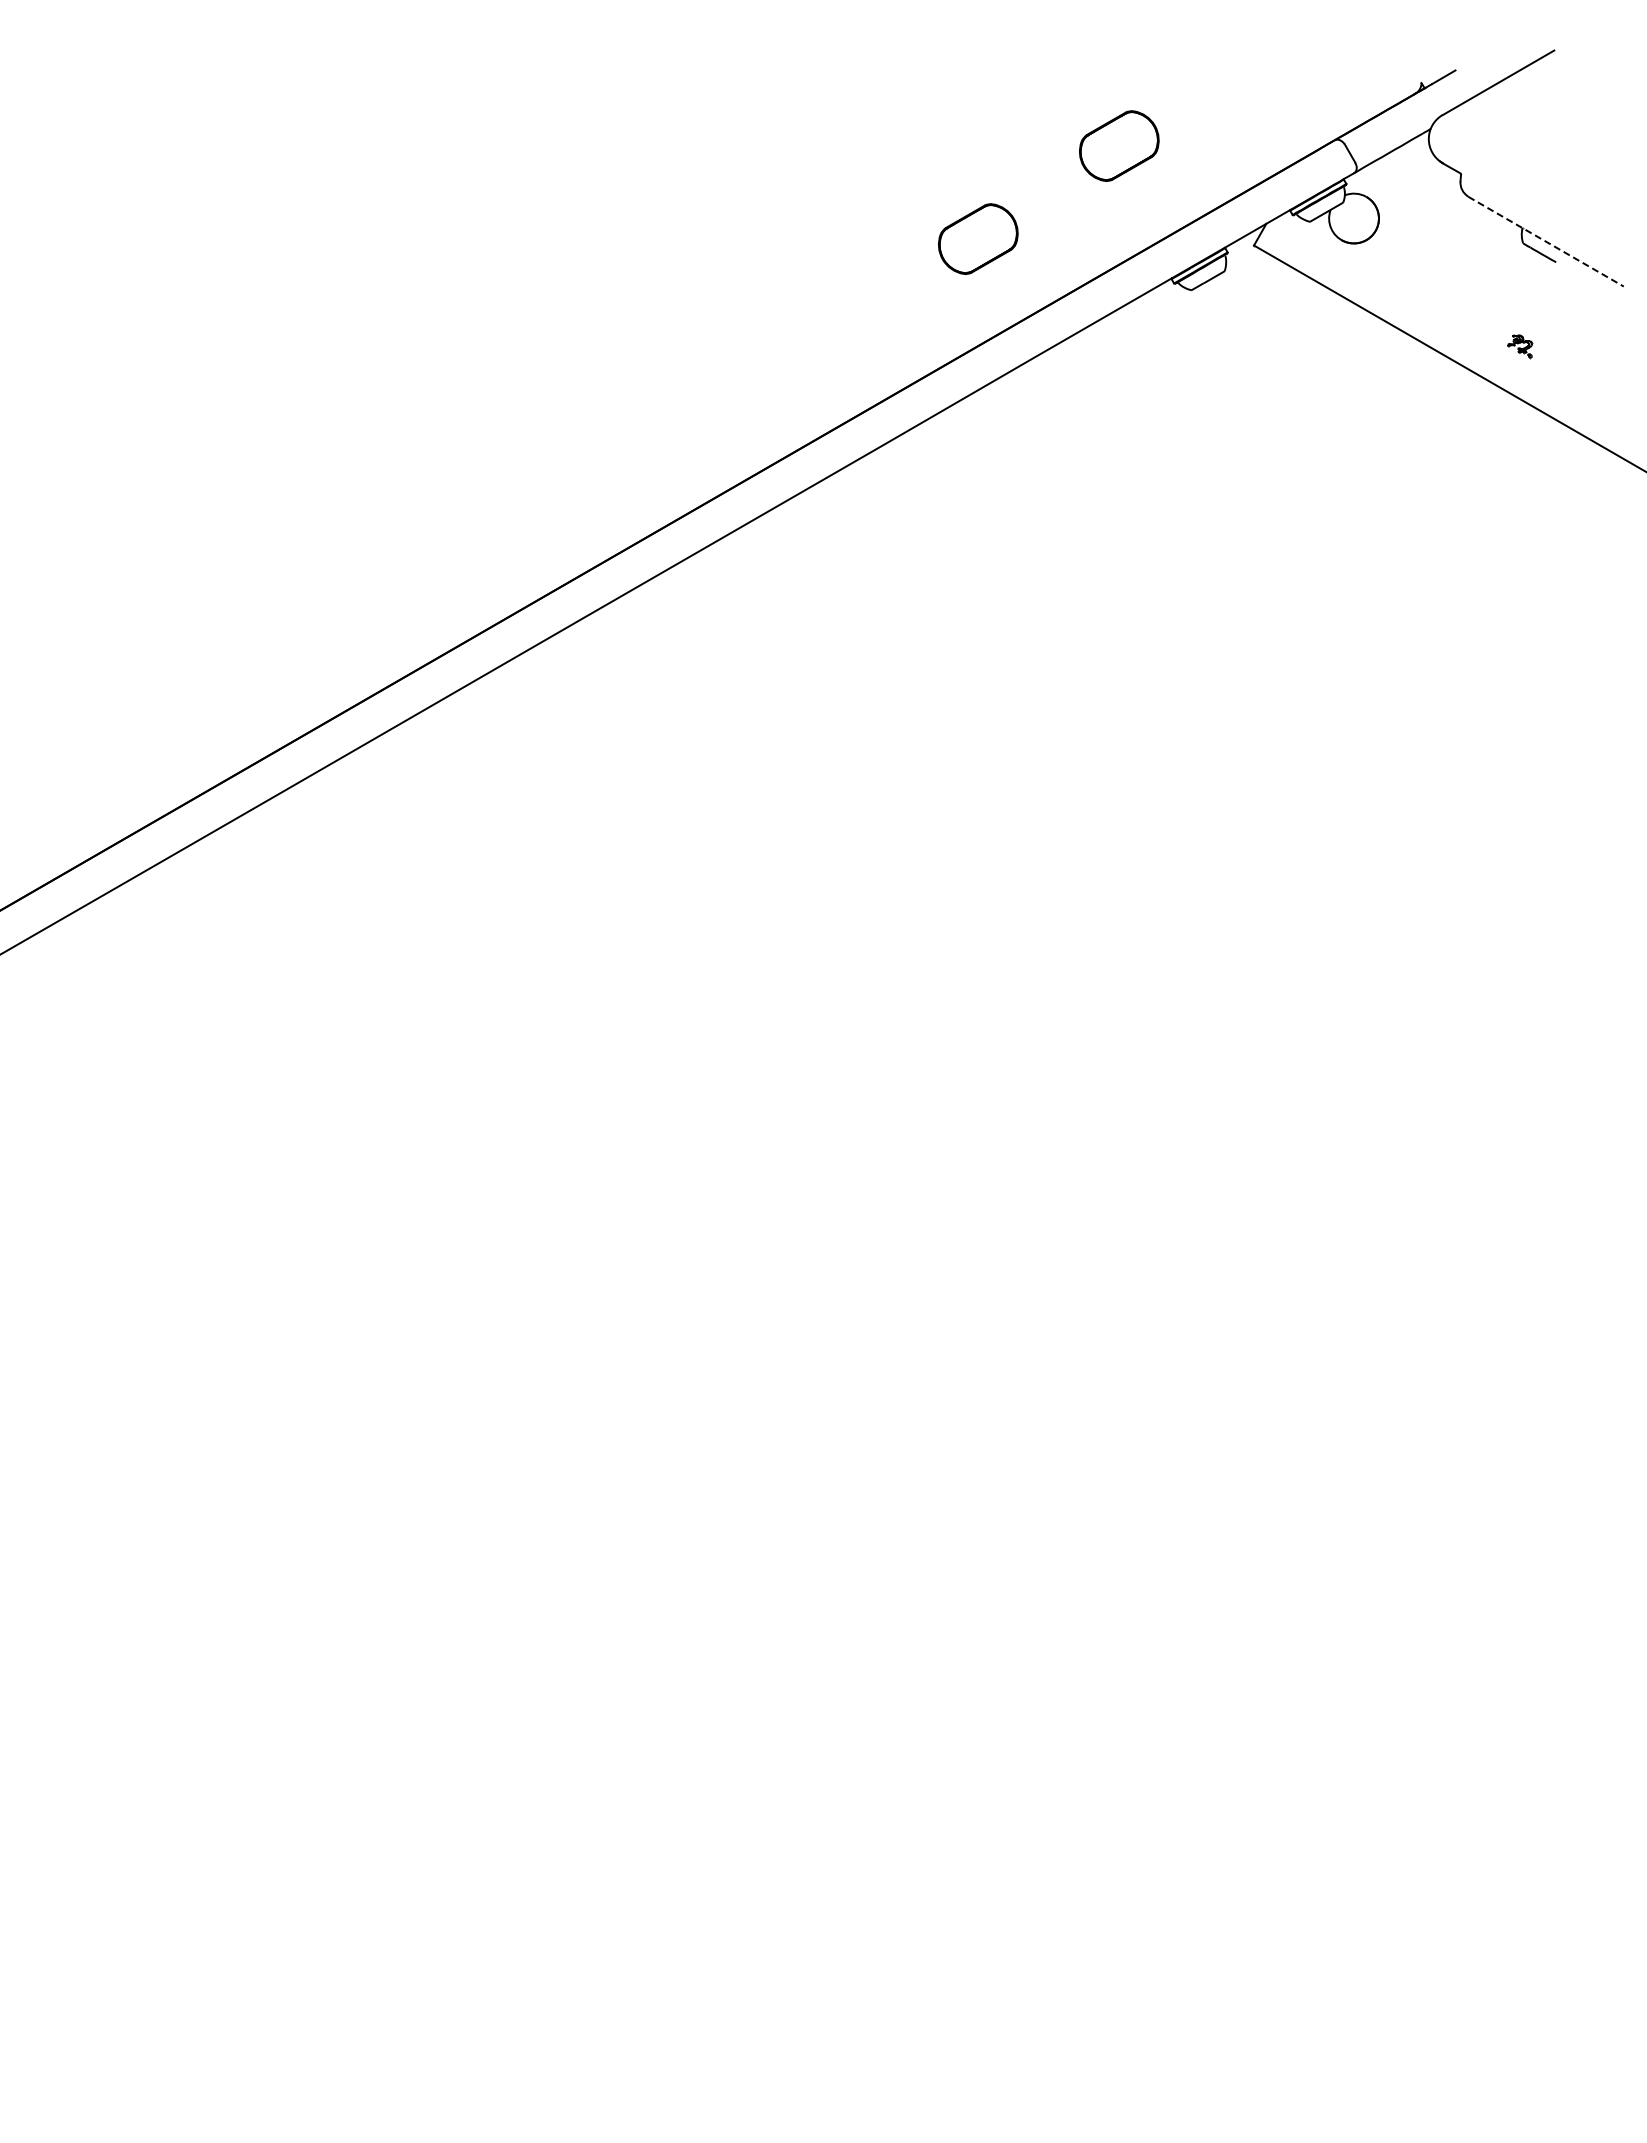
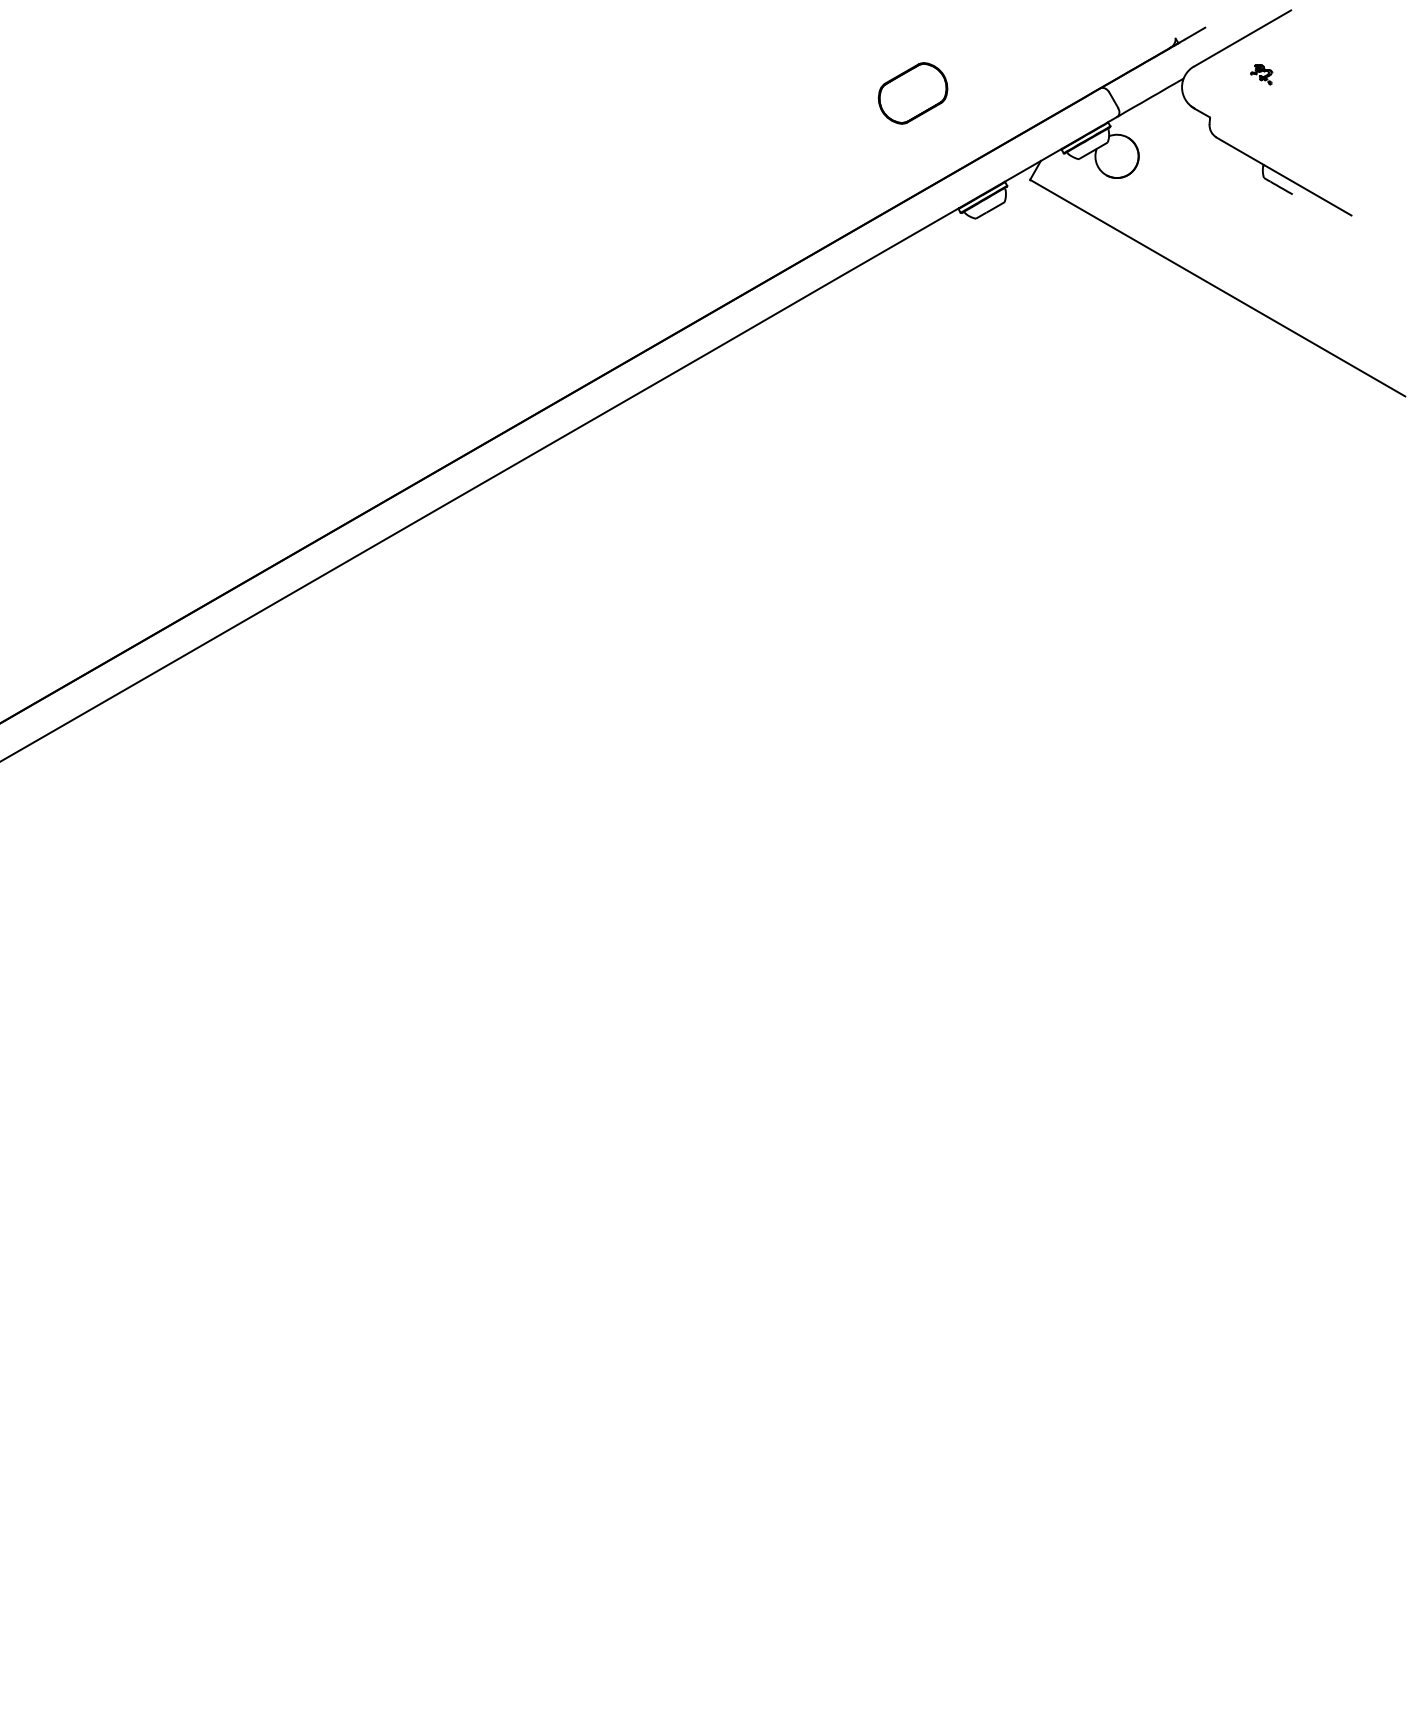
part: (978, 238) -> (790, 173), removed
line: (1546, 241) -> (1284, 176), dashed -> solid
part: (1520, 346) -> (1261, 74), moved

